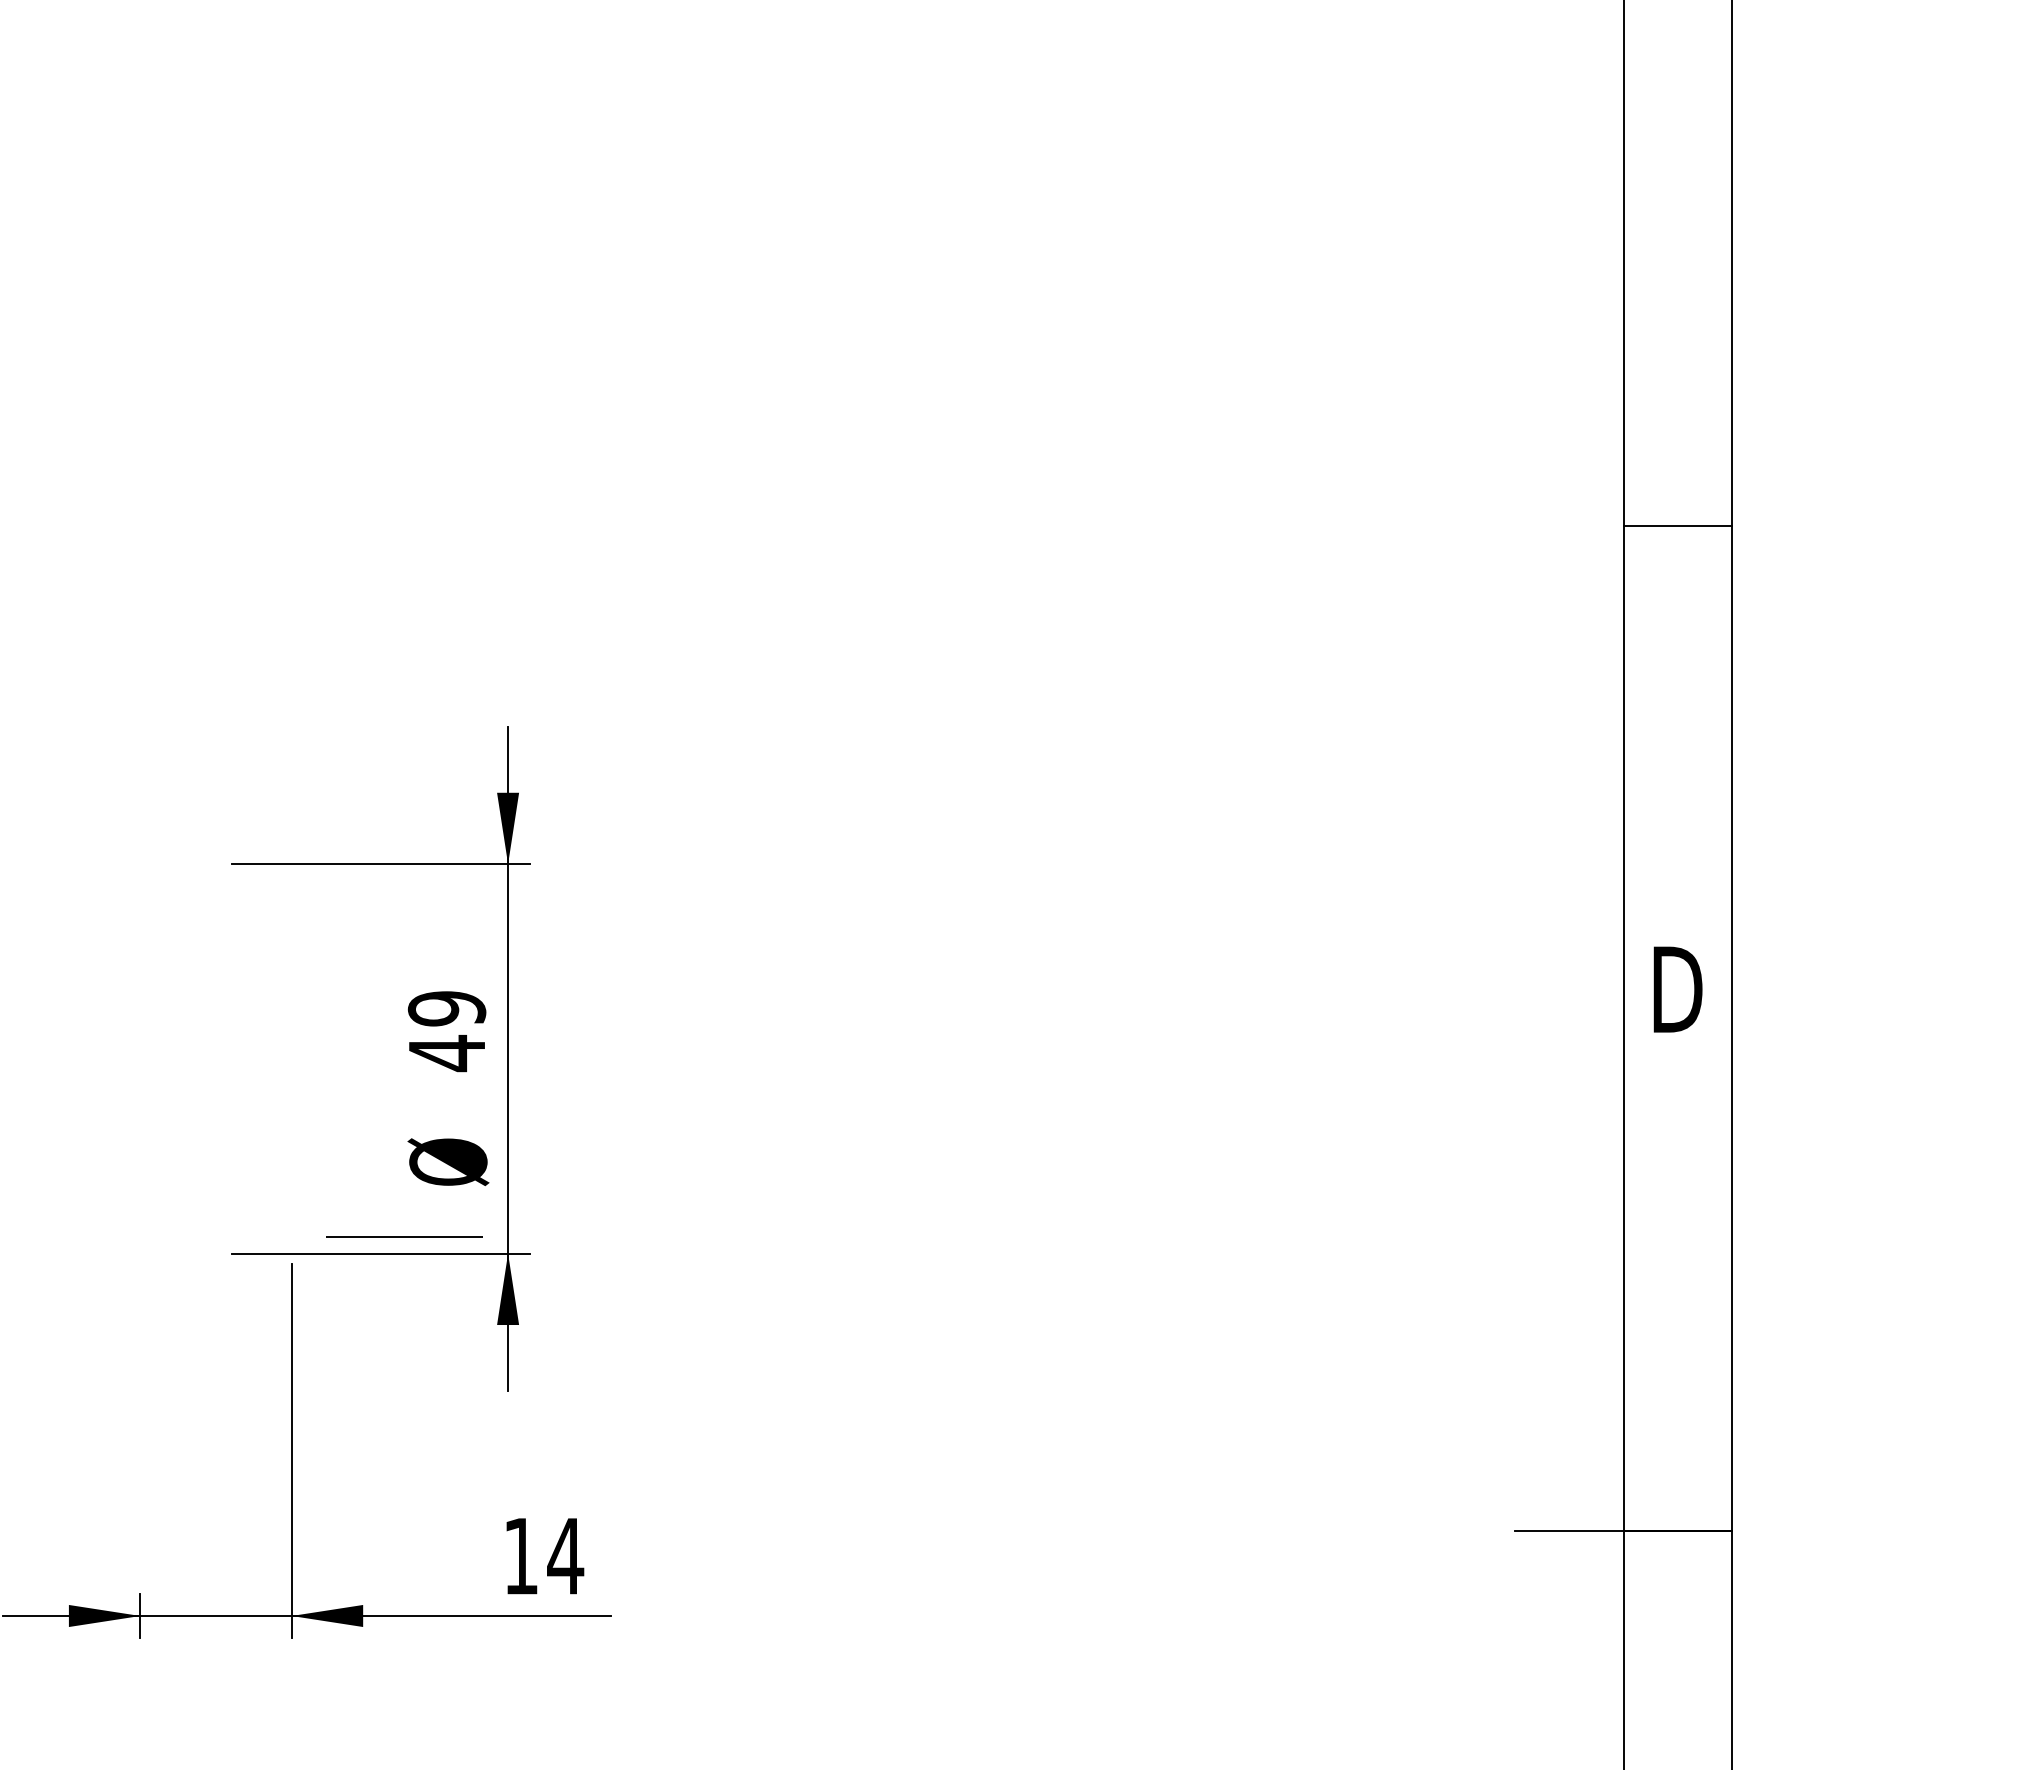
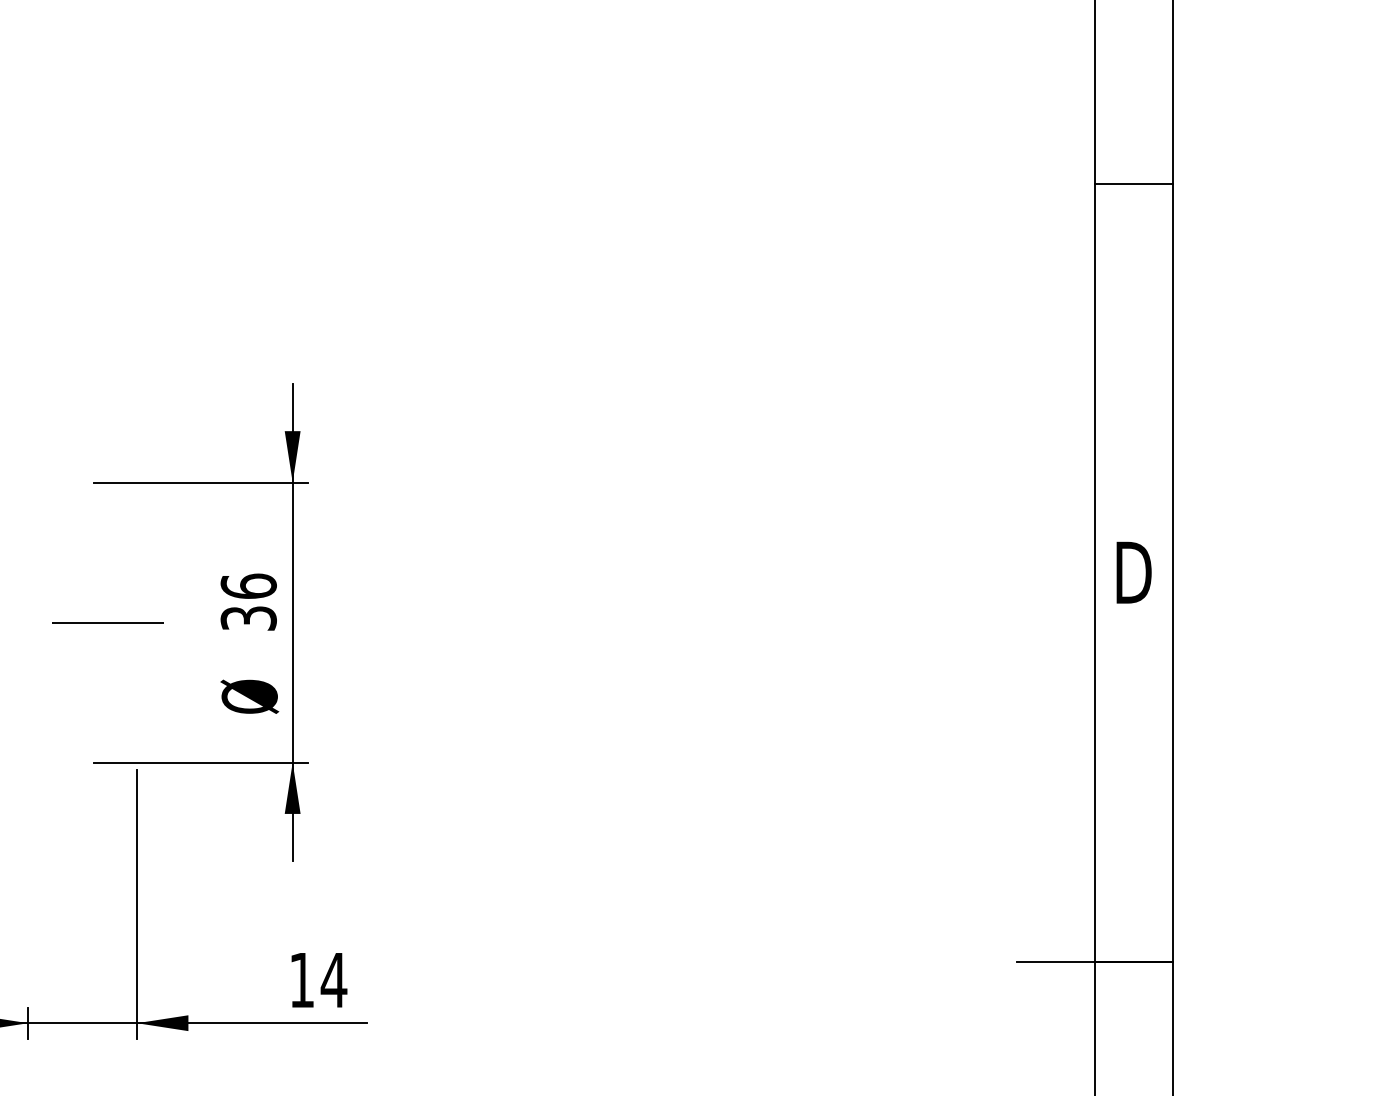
line: (1677, 526) -> (1133, 184), moved
text: (446, 1031) -> (248, 602), 49 -> 36
line: (404, 1236) -> (108, 622), moved

